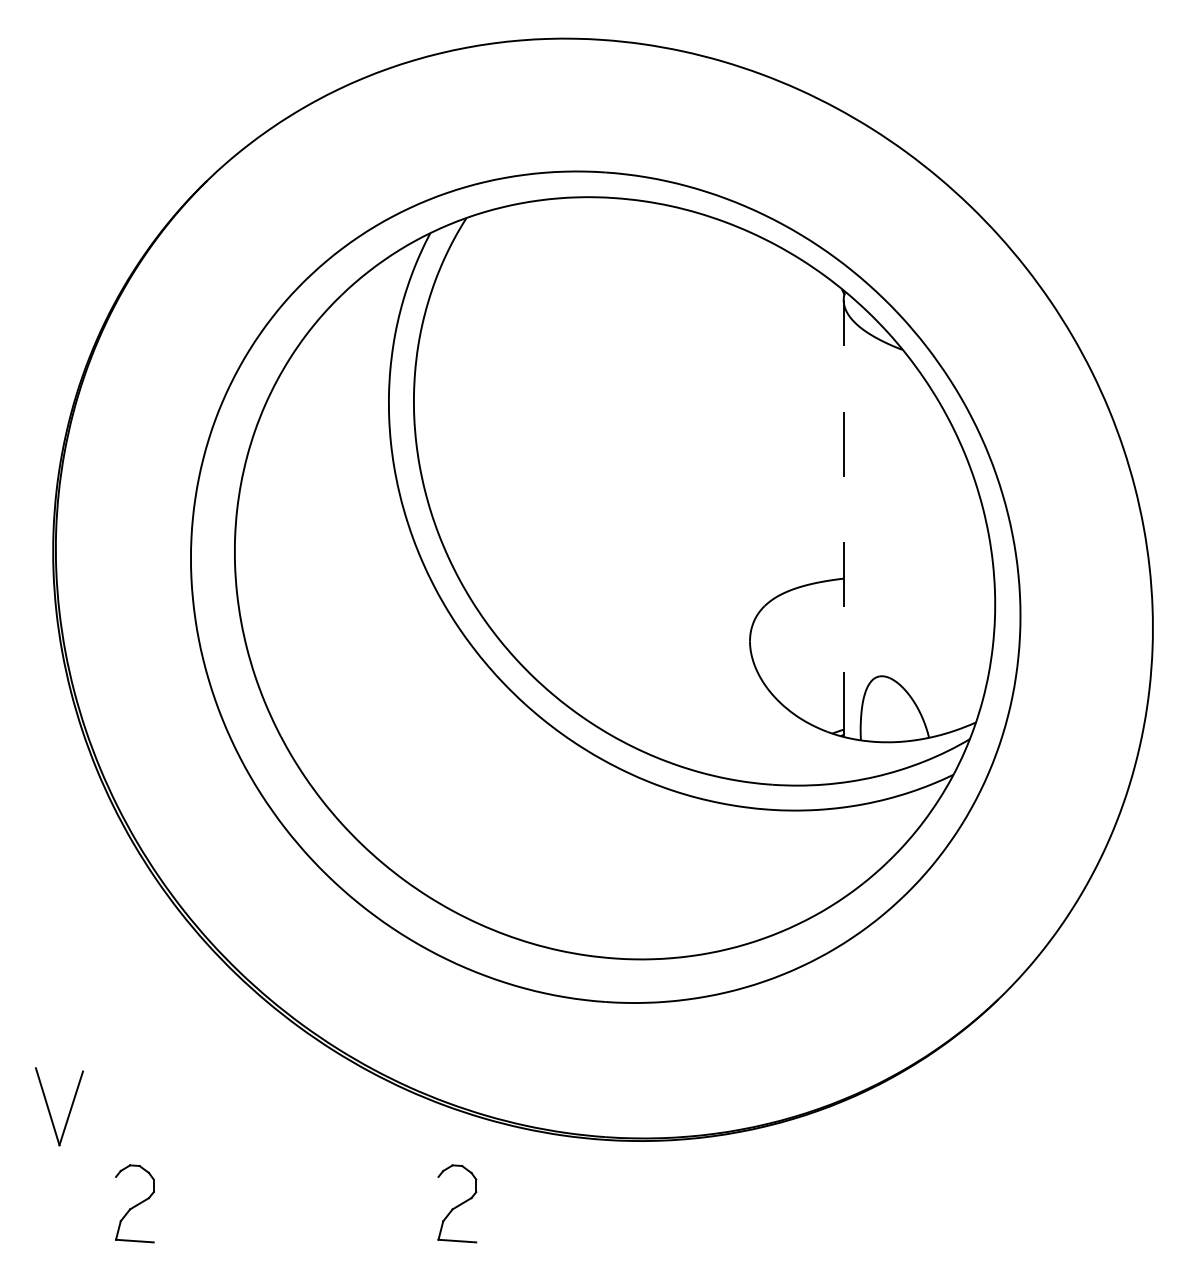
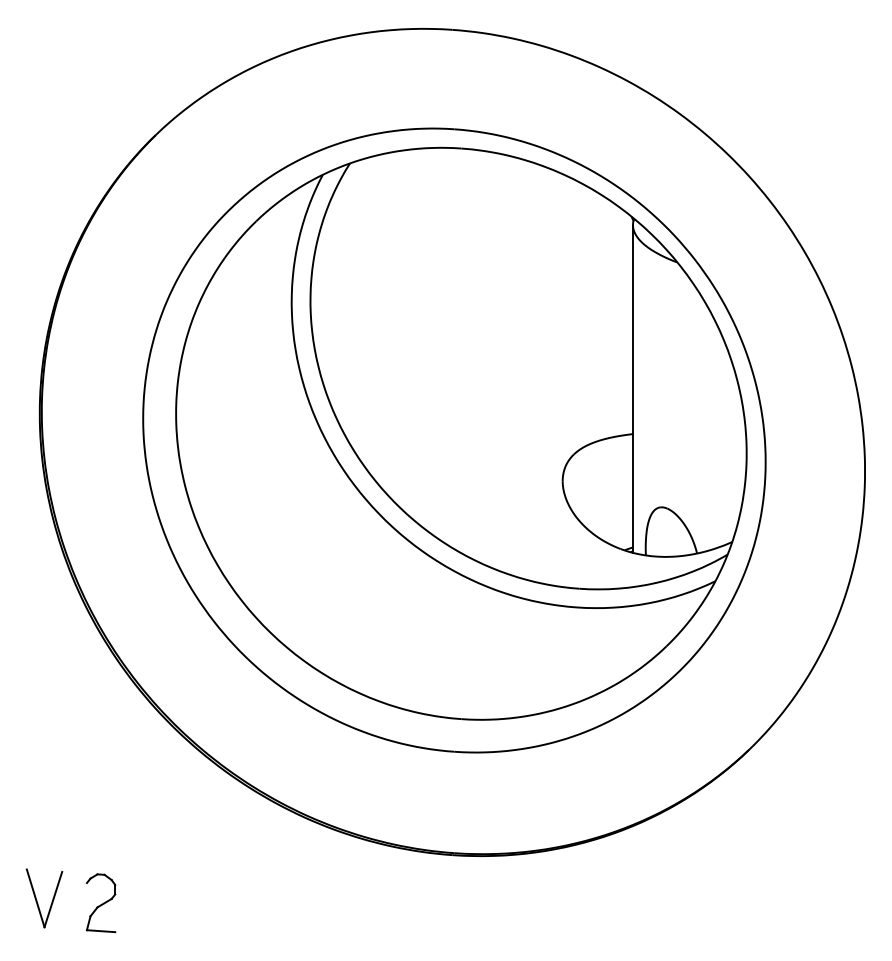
line: (844, 517) -> (633, 388), dashed -> solid
part: (50, 1109) -> (37, 900), moved
part: (456, 1204) -> (342, 903), removed

